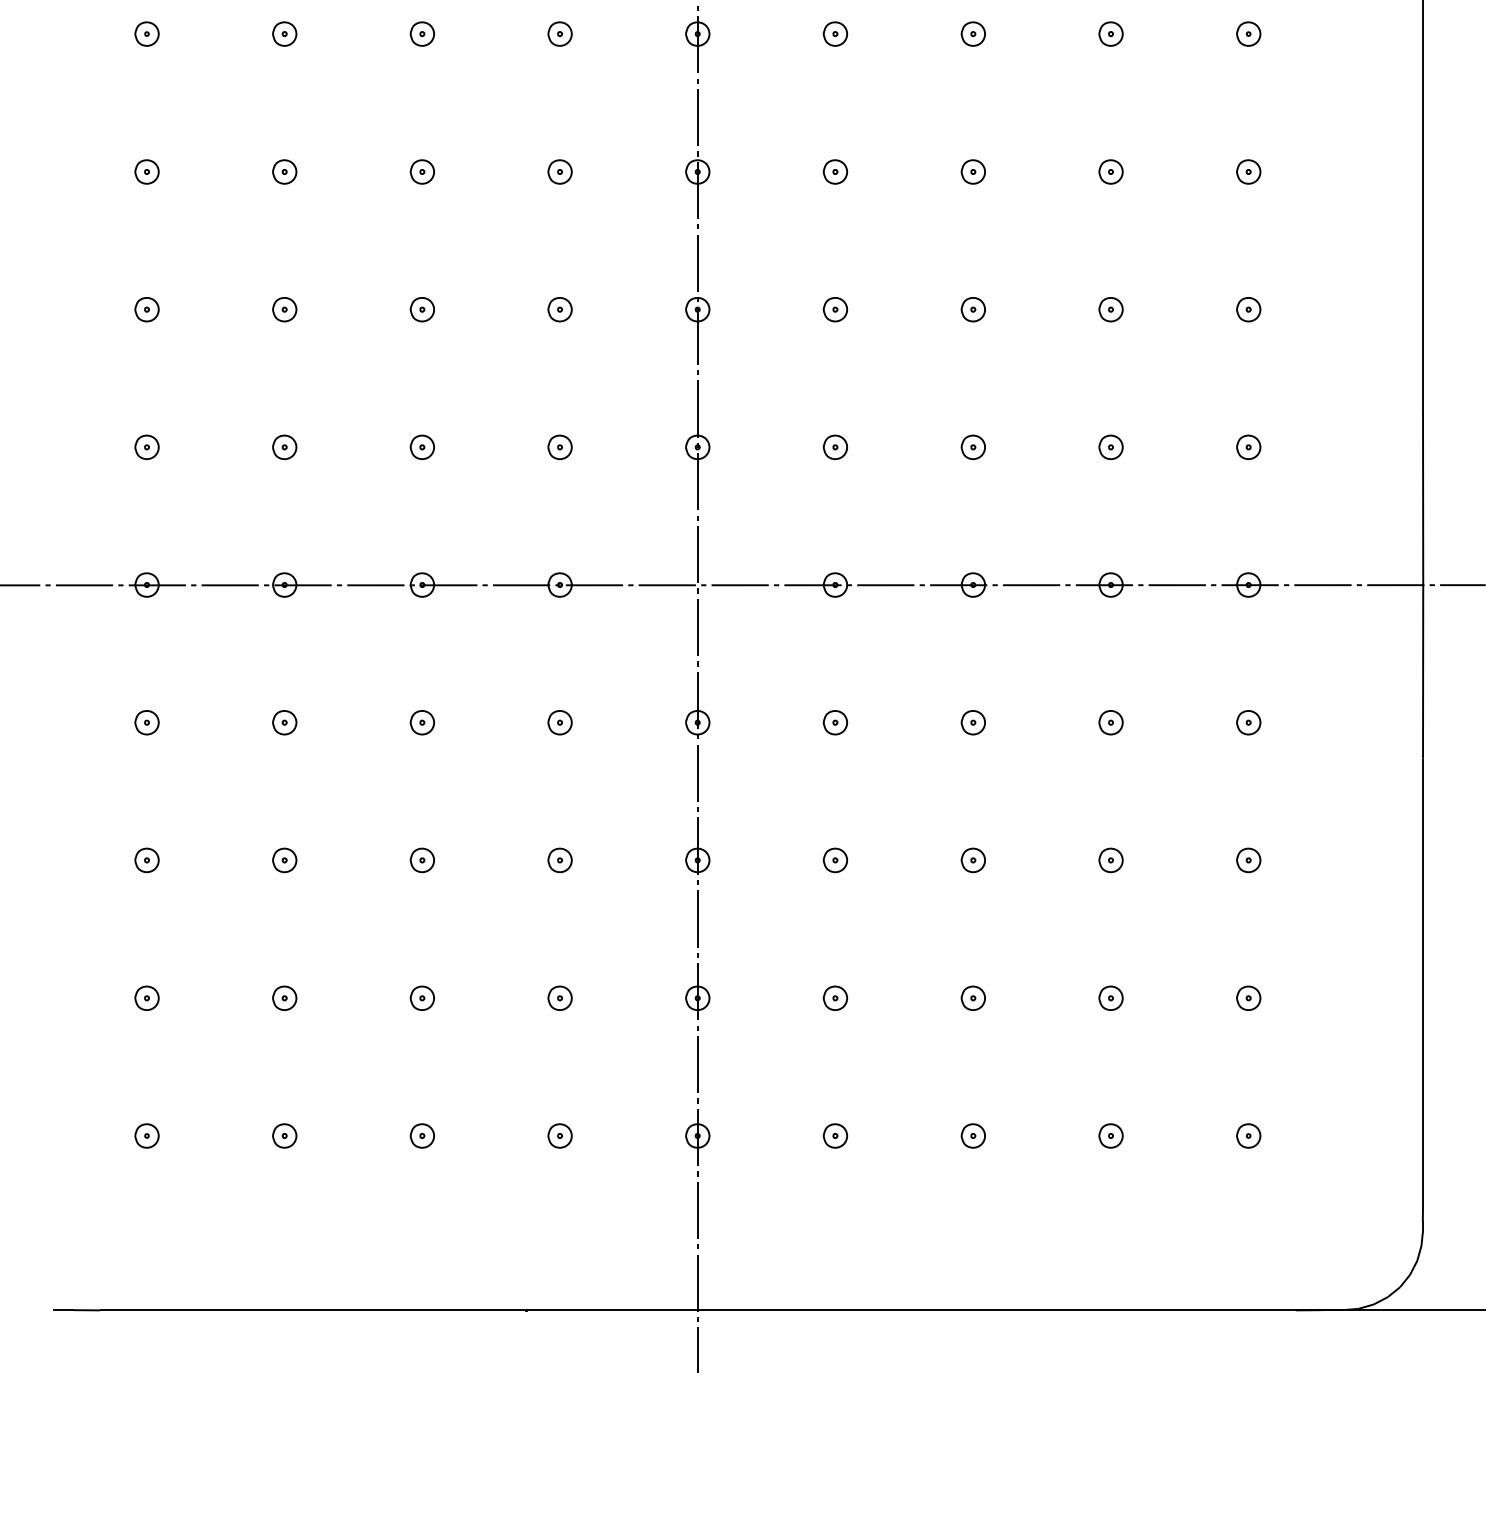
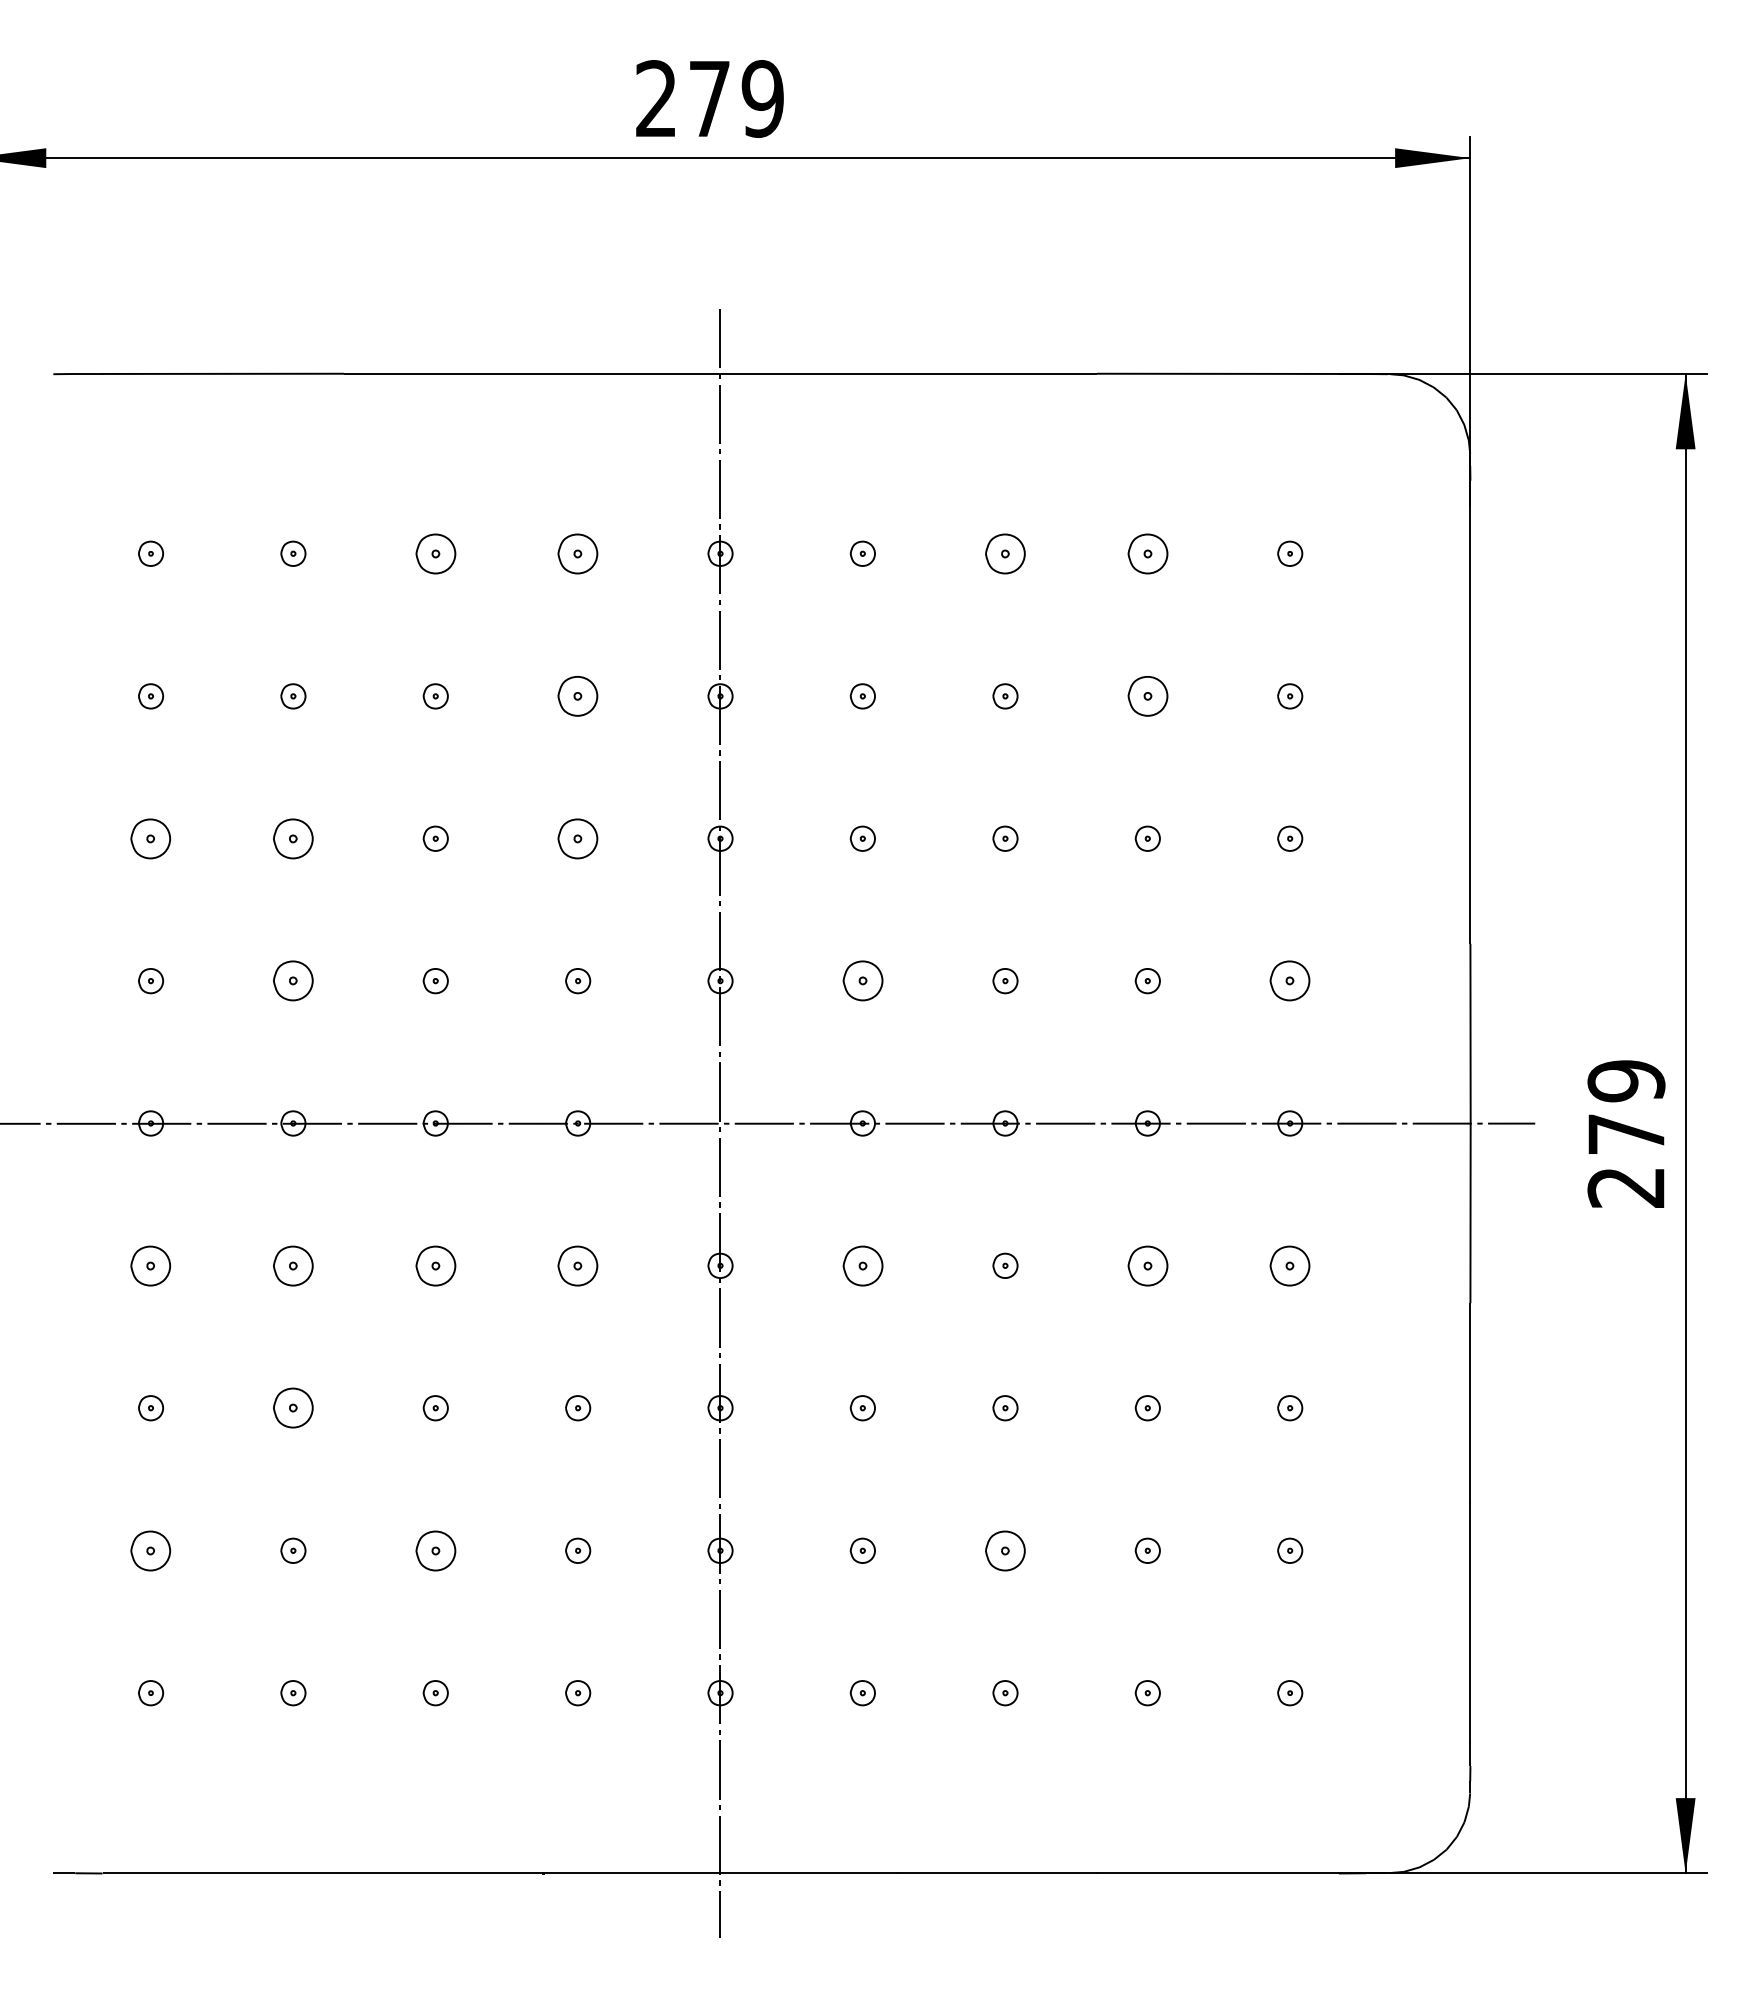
part: (422, 33) -> (435, 553), size x1.6
part: (560, 33) -> (578, 553), size x1.6
part: (973, 33) -> (1005, 553), size x1.6
part: (1110, 33) -> (1147, 553), size x1.6
part: (560, 172) -> (578, 696), size x1.6
part: (1110, 172) -> (1147, 696), size x1.6
part: (147, 309) -> (151, 838), size x1.6
part: (284, 309) -> (293, 838), size x1.6
part: (560, 309) -> (578, 838), size x1.6
part: (284, 447) -> (293, 981), size x1.6
part: (835, 447) -> (862, 981), size x1.6
part: (1249, 447) -> (1290, 981), size x1.6
part: (147, 722) -> (151, 1265), size x1.6
part: (284, 722) -> (293, 1265), size x1.6
part: (422, 722) -> (435, 1265), size x1.6
part: (560, 722) -> (578, 1265), size x1.6
part: (835, 722) -> (862, 1265), size x1.6
part: (1110, 722) -> (1147, 1265), size x1.6
part: (1249, 722) -> (1290, 1265), size x1.6
part: (284, 860) -> (293, 1408), size x1.6
part: (147, 998) -> (151, 1550), size x1.6
part: (422, 998) -> (435, 1550), size x1.6
part: (973, 998) -> (1005, 1550), size x1.6

